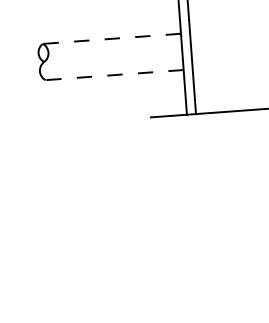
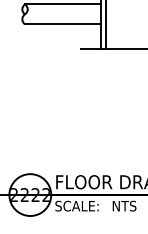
line: (111, 39) -> (62, 4), dashed -> solid
line: (113, 75) -> (62, 24), dashed -> solid

